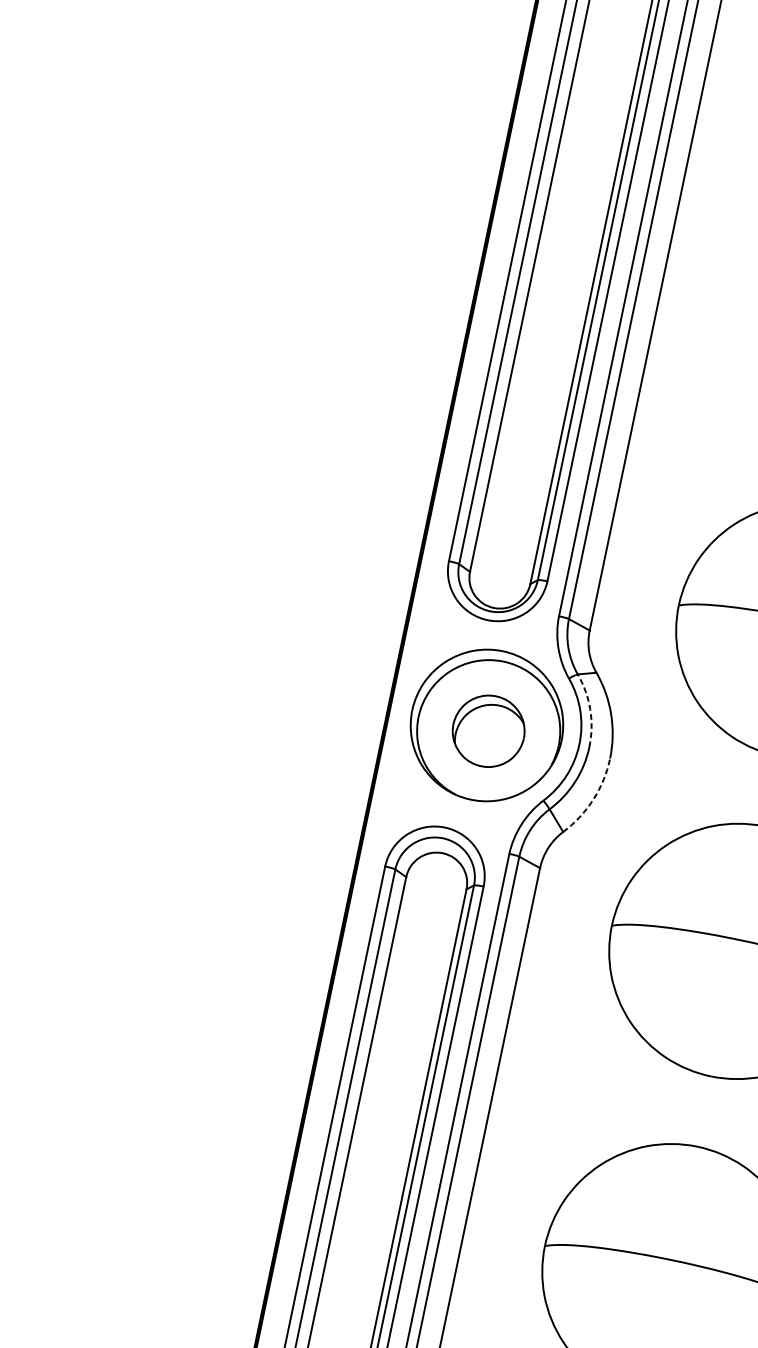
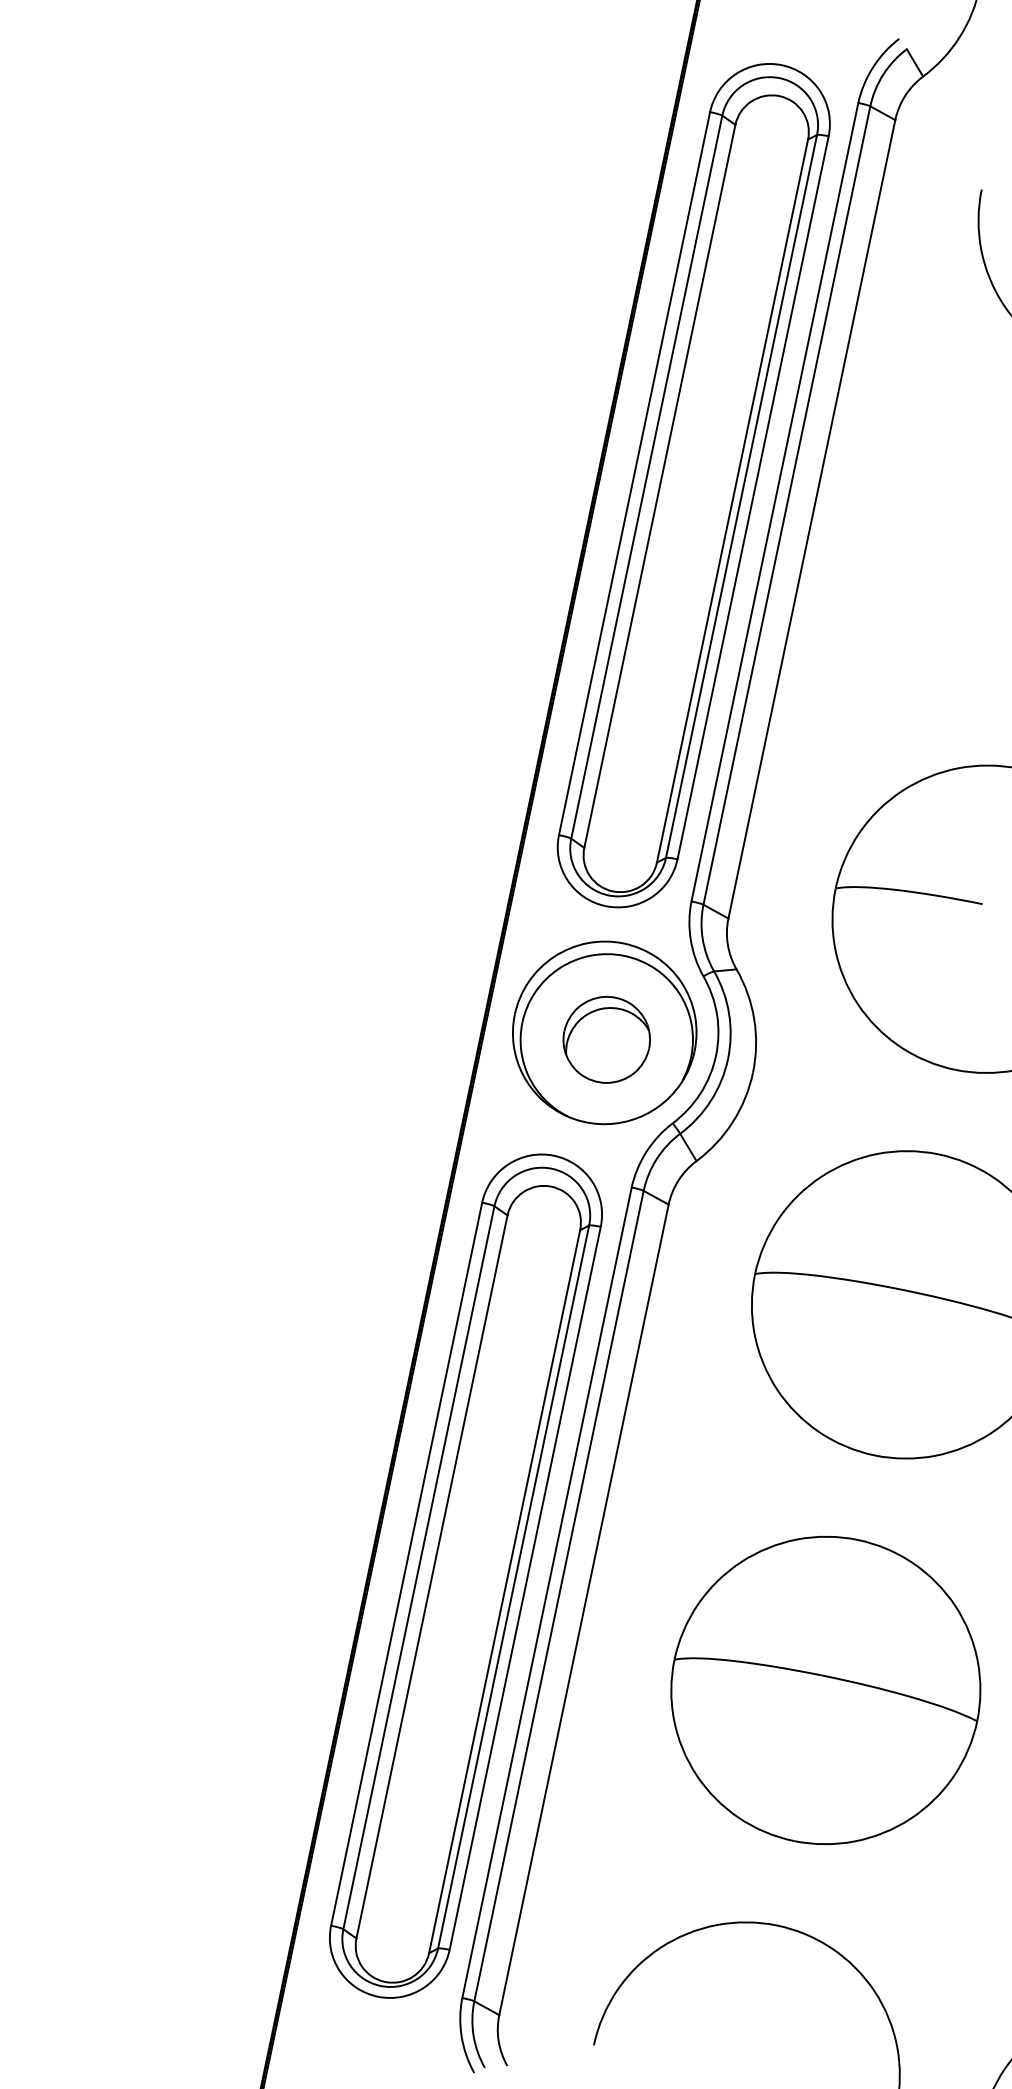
arc: (590, 709) -> (729, 1013), dashed -> solid
arc: (593, 799) -> (732, 1122), dashed -> solid

